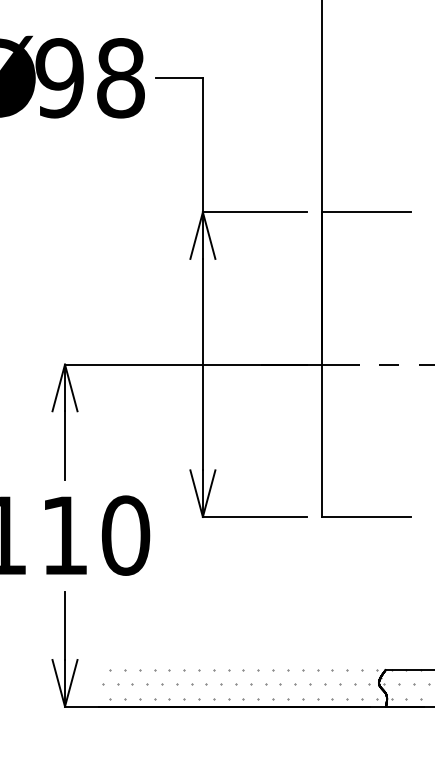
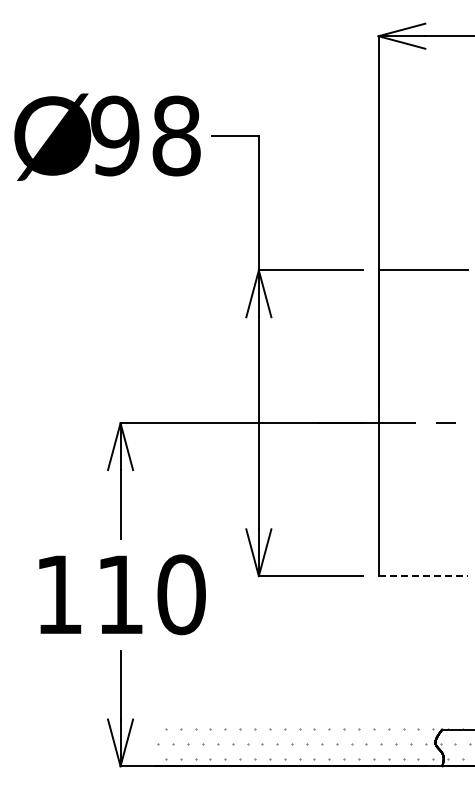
line: (367, 517) -> (423, 576), solid -> dashed

